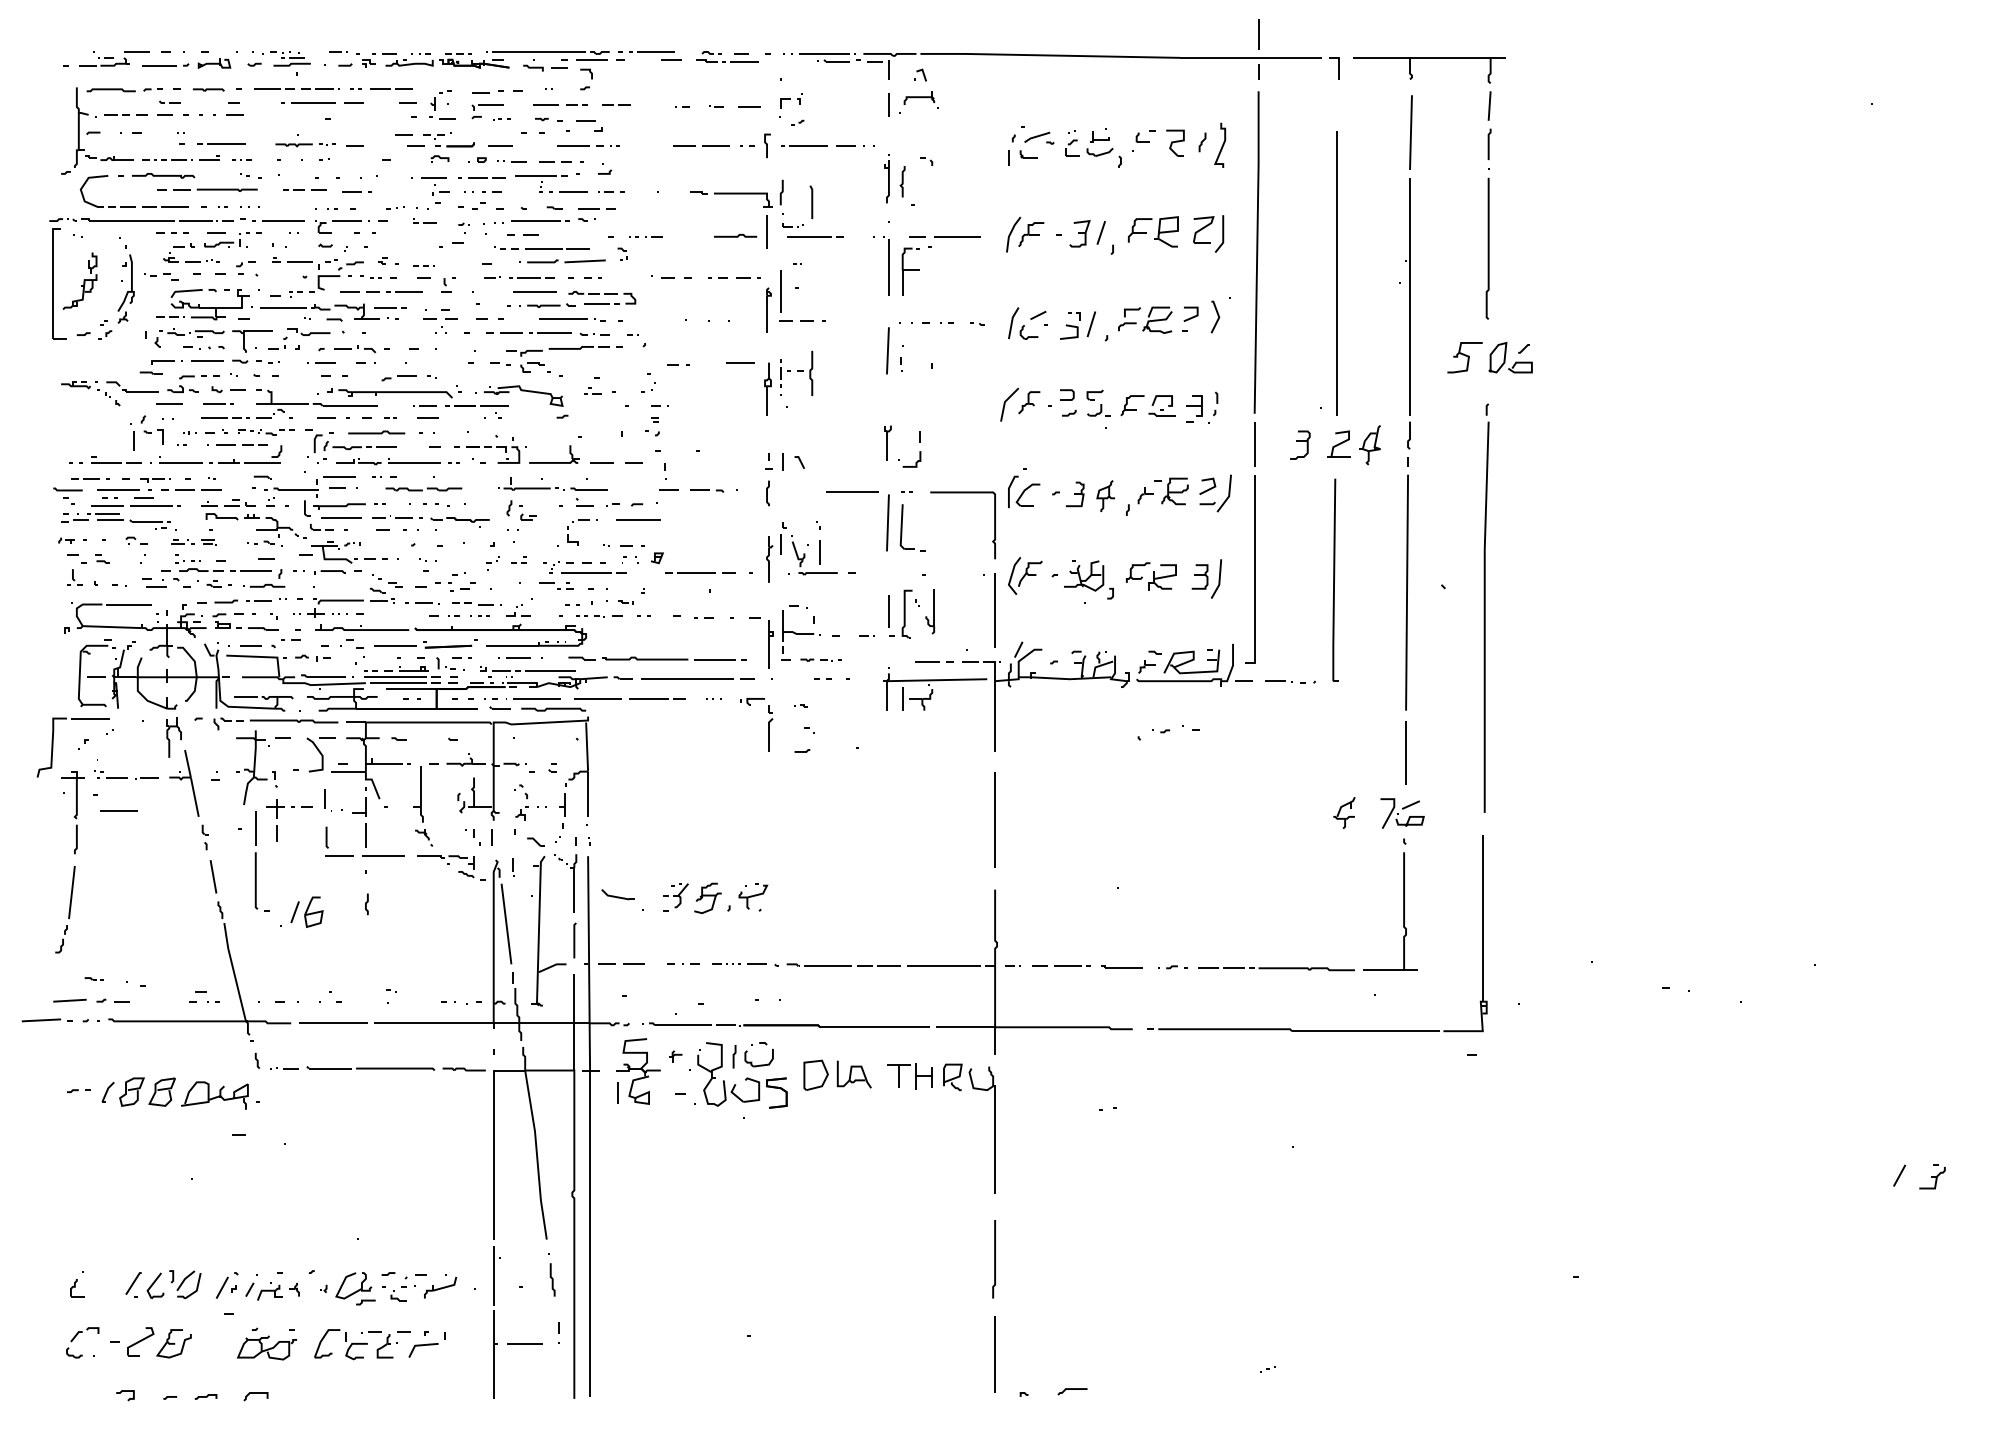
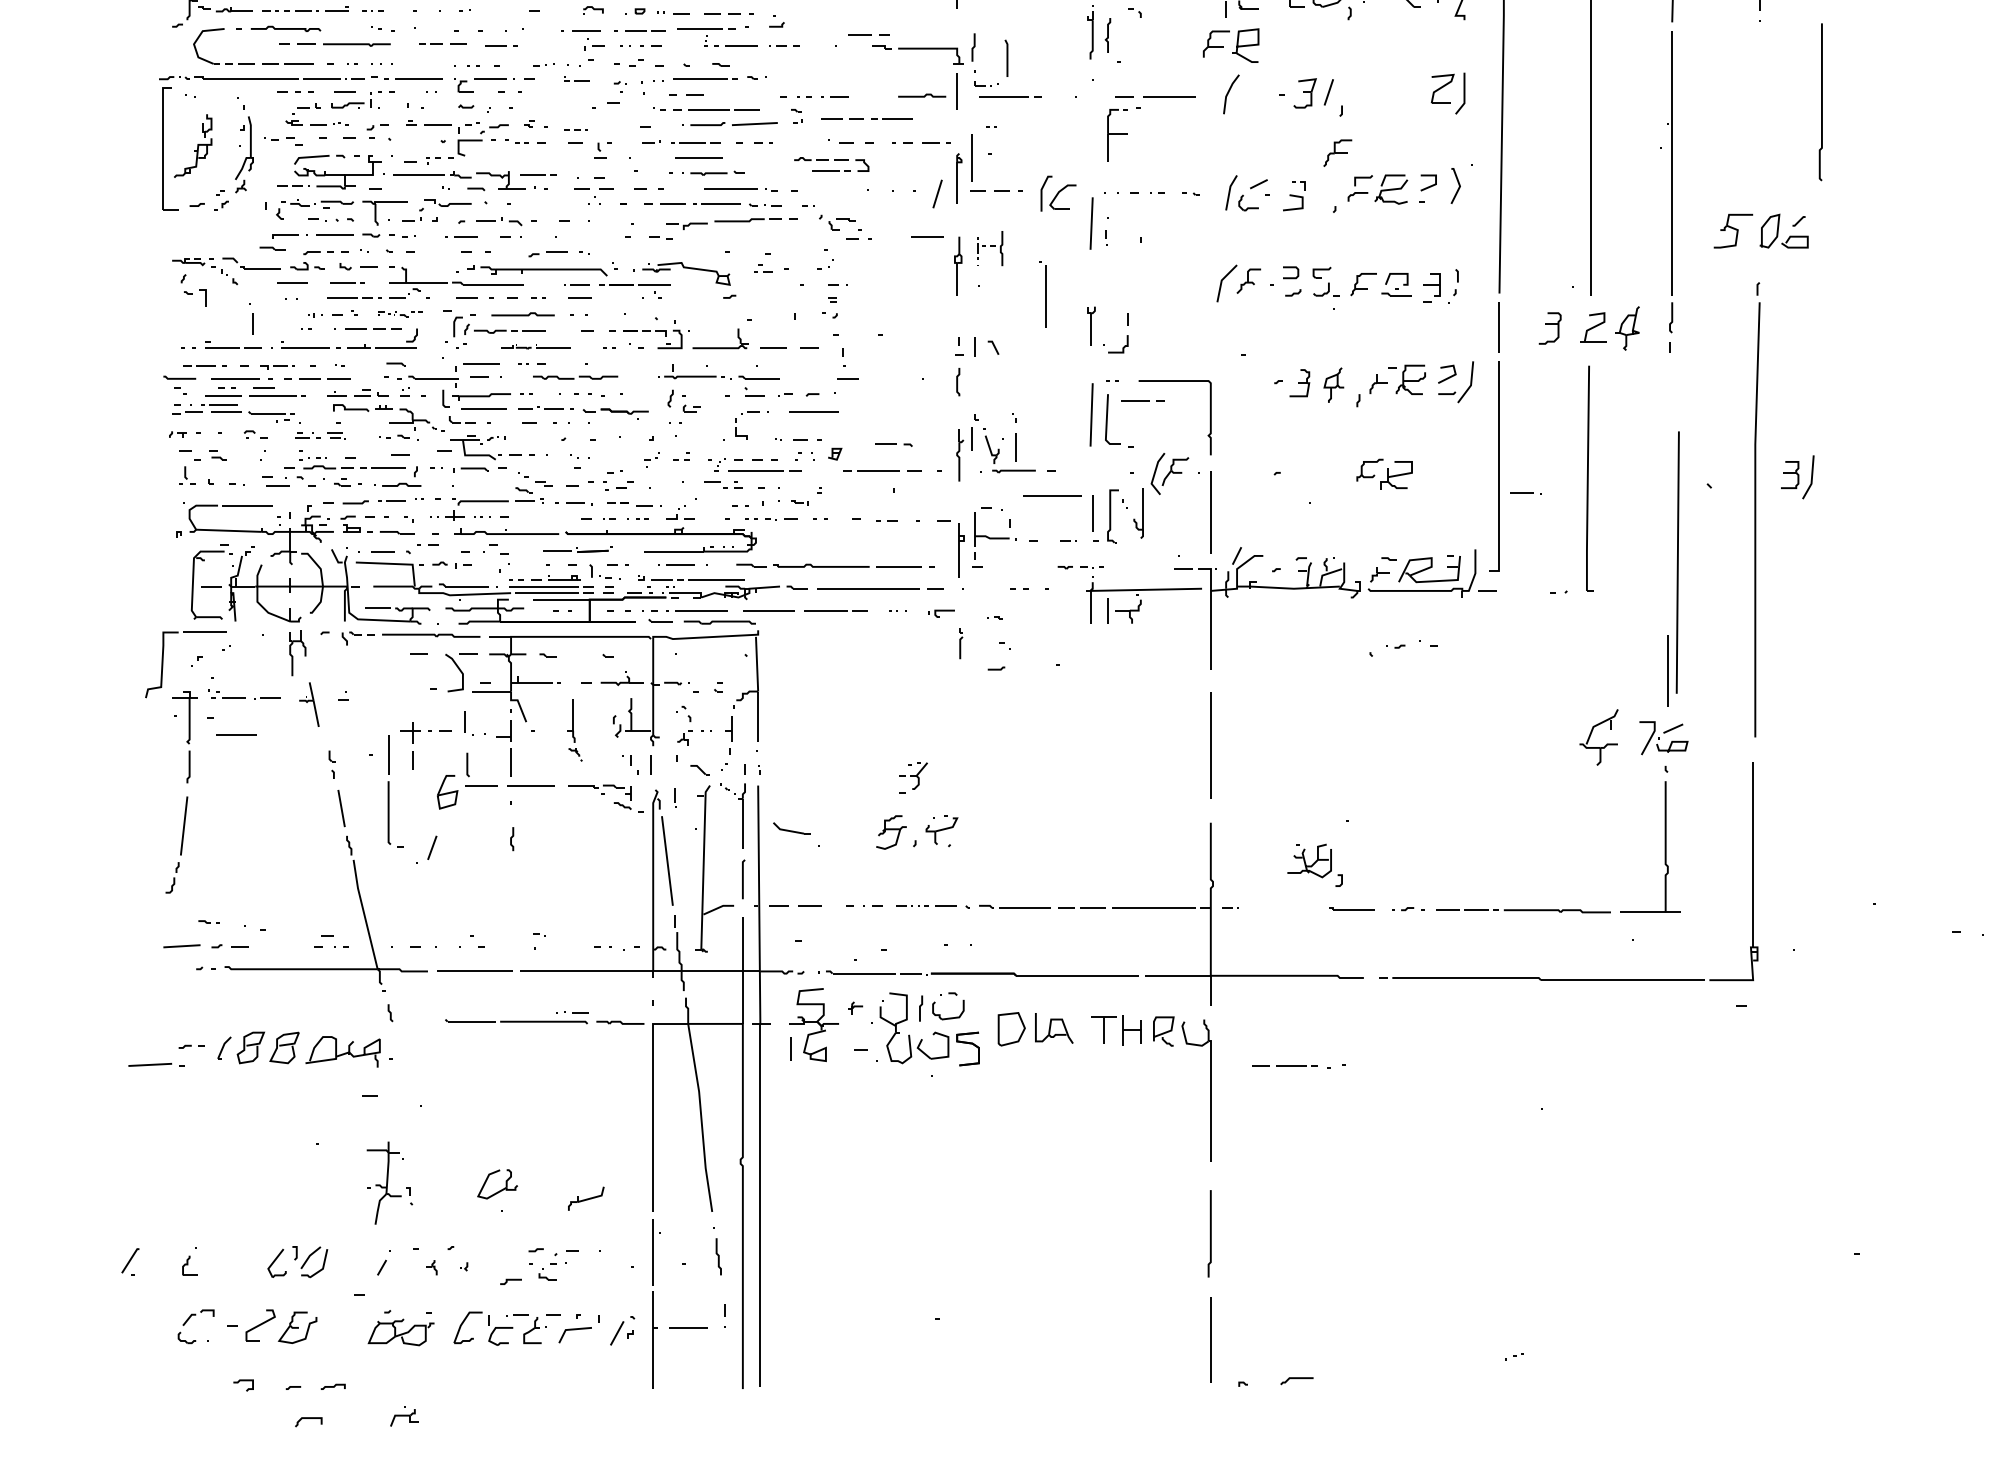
line: (596, 208) -> (868, 34), moved
part: (1153, 231) -> (1231, 45), moved
part: (1031, 234) -> (1338, 153), moved
part: (645, 236) -> (822, 96), size x1.4
line: (1487, 248) -> (1820, 101), moved
part: (886, 265) -> (1043, 294), moved
line: (379, 291) -> (864, 118), moved
part: (602, 297) -> (832, 164), moved
line: (1090, 324) -> (936, 194), moved
part: (535, 367) -> (845, 224), moved
part: (796, 372) -> (989, 247), size x0.7
part: (151, 429) -> (192, 289), moved
part: (266, 432) -> (400, 314), size x0.7
part: (388, 461) -> (536, 346), size x0.6
part: (707, 490) -> (894, 444), moved
line: (852, 491) -> (1052, 494), moved
part: (1024, 491) -> (1058, 193), moved
part: (1025, 575) -> (1170, 473), moved
part: (1206, 578) -> (1797, 476), moved
part: (1088, 579) -> (1314, 864), moved
line: (1406, 592) -> (1677, 562), moved
part: (425, 643) -> (577, 549), size x0.6
part: (820, 659) -> (1080, 566), moved
line: (934, 661) -> (1143, 401), moved
part: (1278, 681) -> (1525, 493), moved
part: (770, 728) -> (961, 643), size x0.6
part: (256, 767) -> (389, 1182), moved
part: (184, 783) -> (309, 704), size x0.6
part: (423, 806) -> (575, 730), size x0.7
part: (1344, 812) -> (1599, 736), size x1.6
part: (675, 897) -> (913, 778), moved
part: (313, 911) -> (447, 791), moved
line: (1061, 965) -> (1284, 1065), moved
part: (46, 1020) -> (155, 1065), moved
part: (284, 1068) -> (572, 1012), moved
part: (133, 1284) -> (130, 1261), moved
part: (227, 1285) -> (622, 1330), moved
part: (353, 1285) -> (497, 1184), moved
part: (440, 1287) -> (586, 1198), moved
part: (269, 1291) -> (403, 1416), moved
curve: (255, 1393) -> (308, 1418), moved

